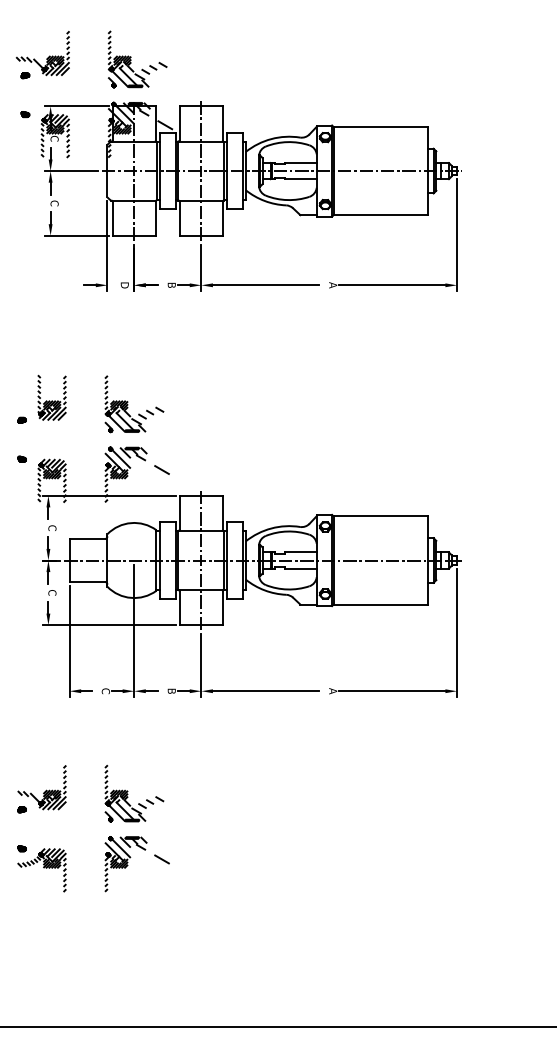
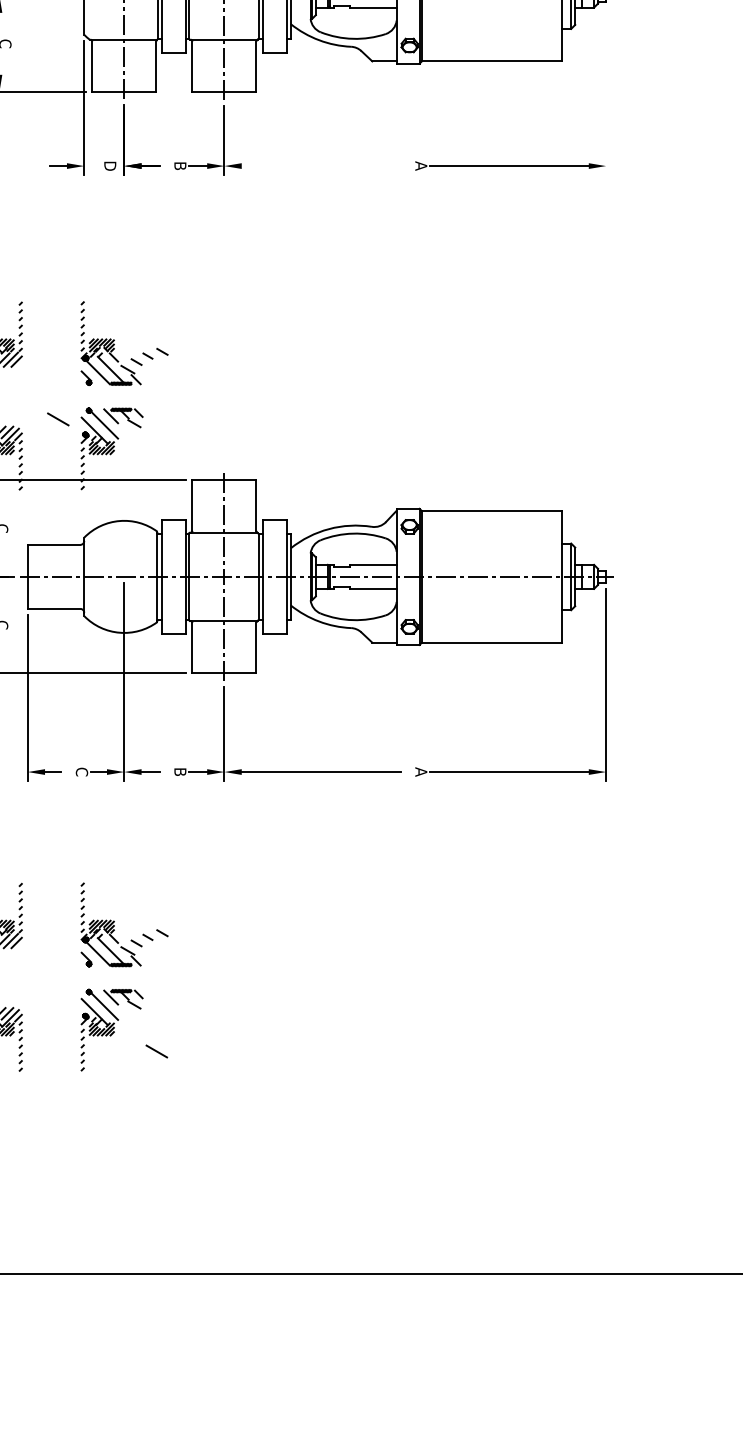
line: (457, 235) -> (606, 91), removed
line: (265, 285) -> (320, 166), removed
line: (161, 469) -> (57, 418), moved
line: (161, 859) -> (156, 1051), moved

